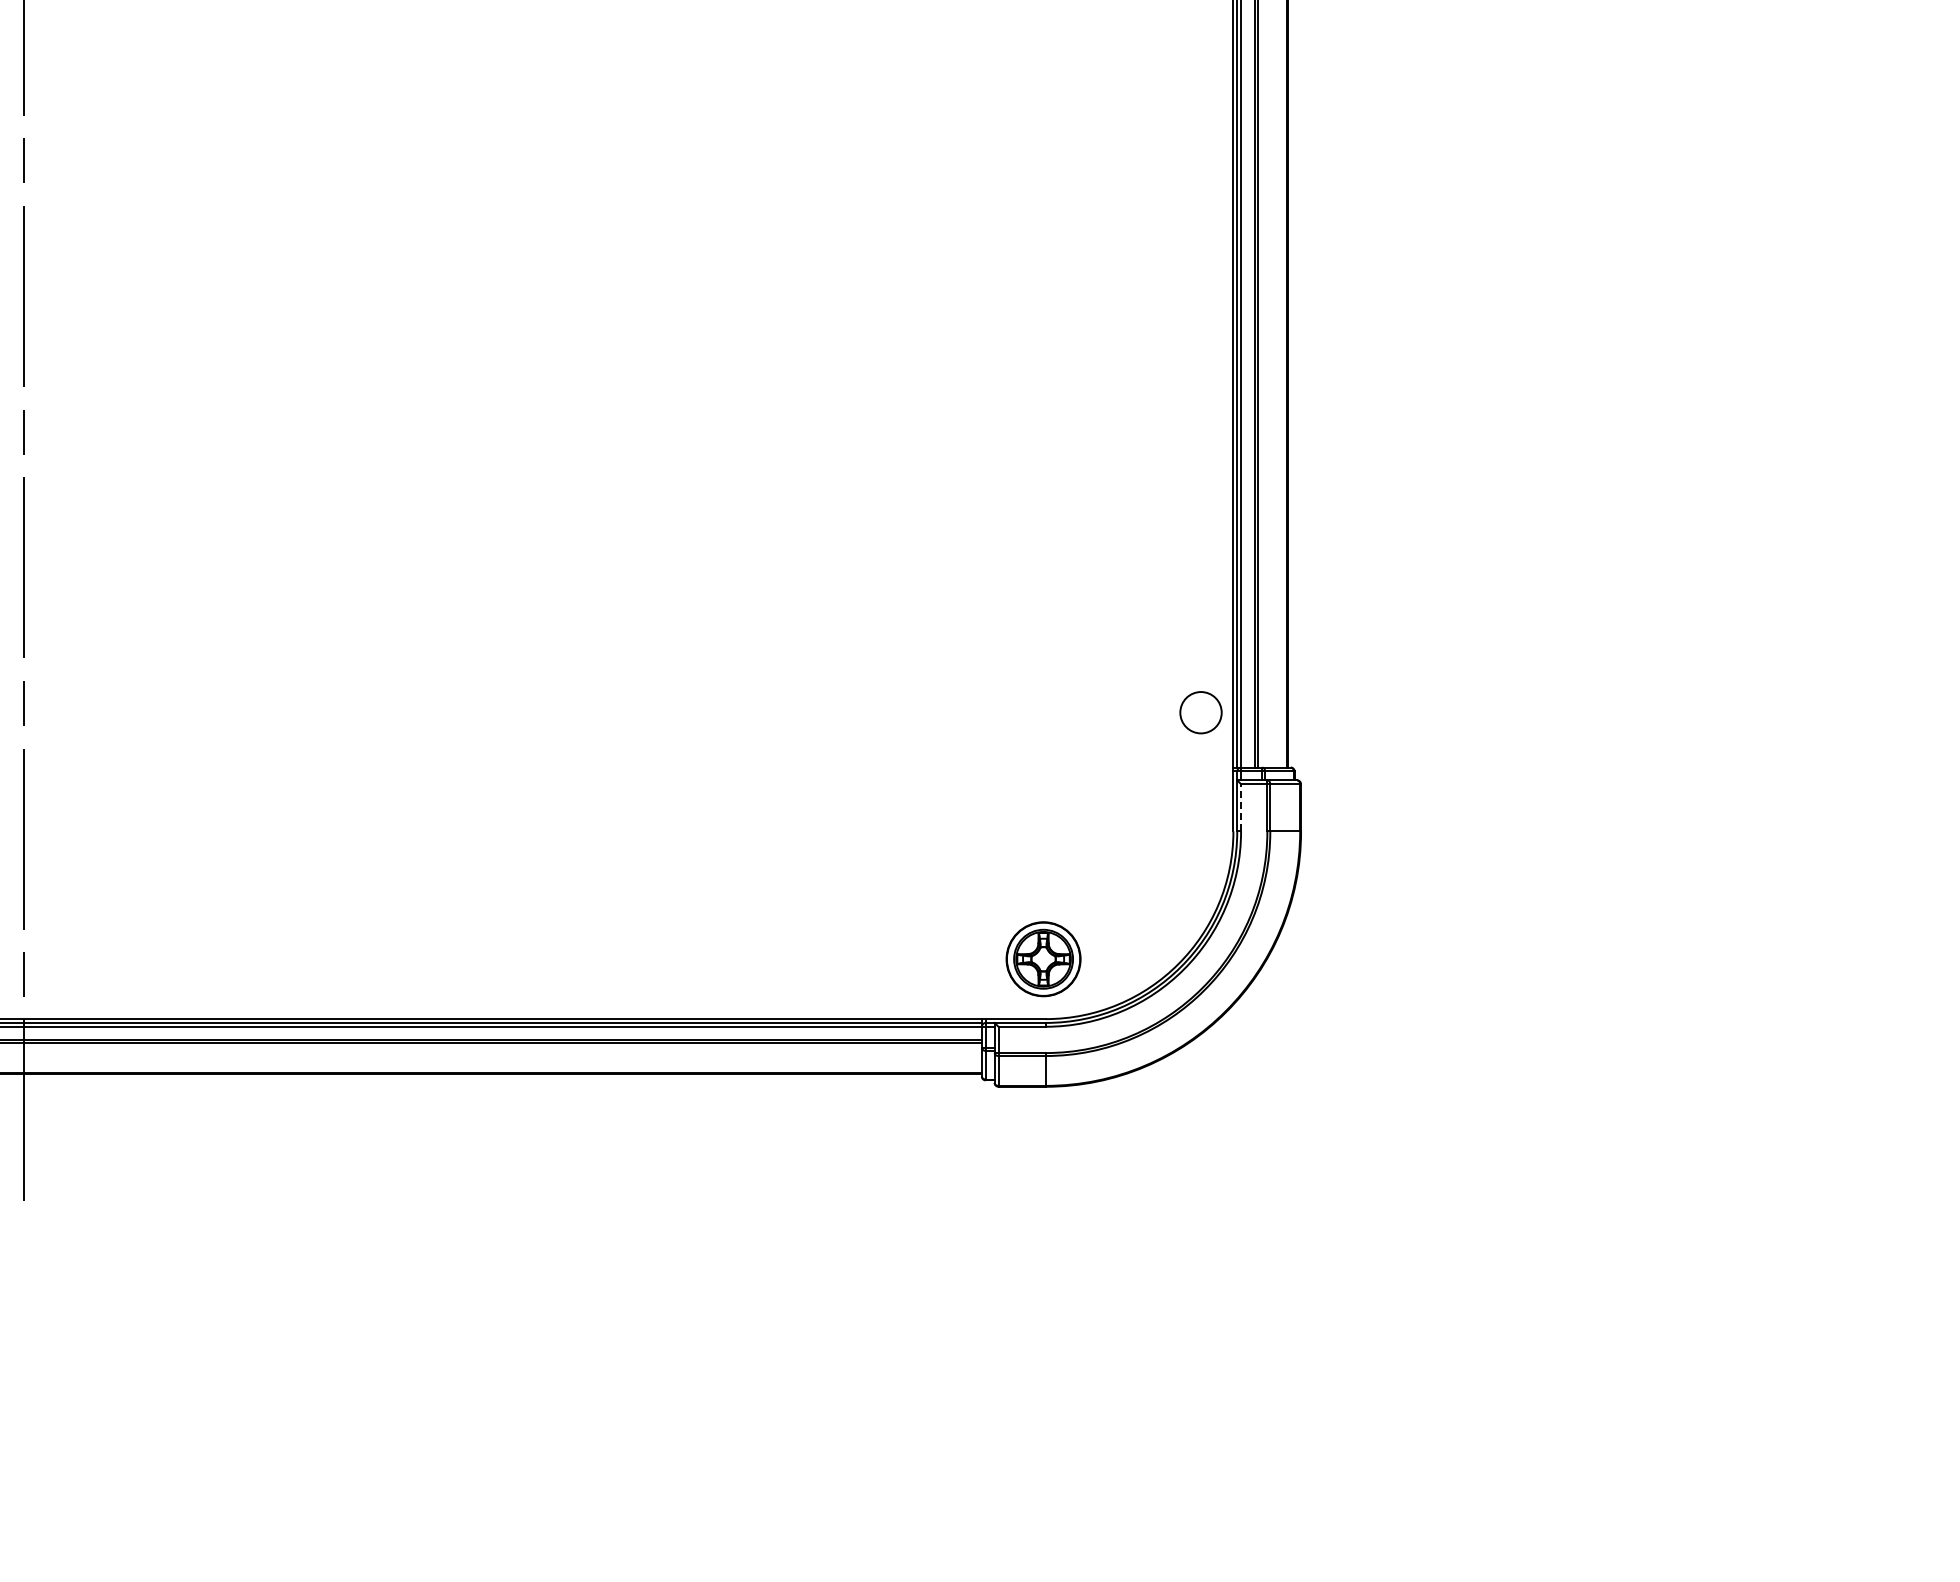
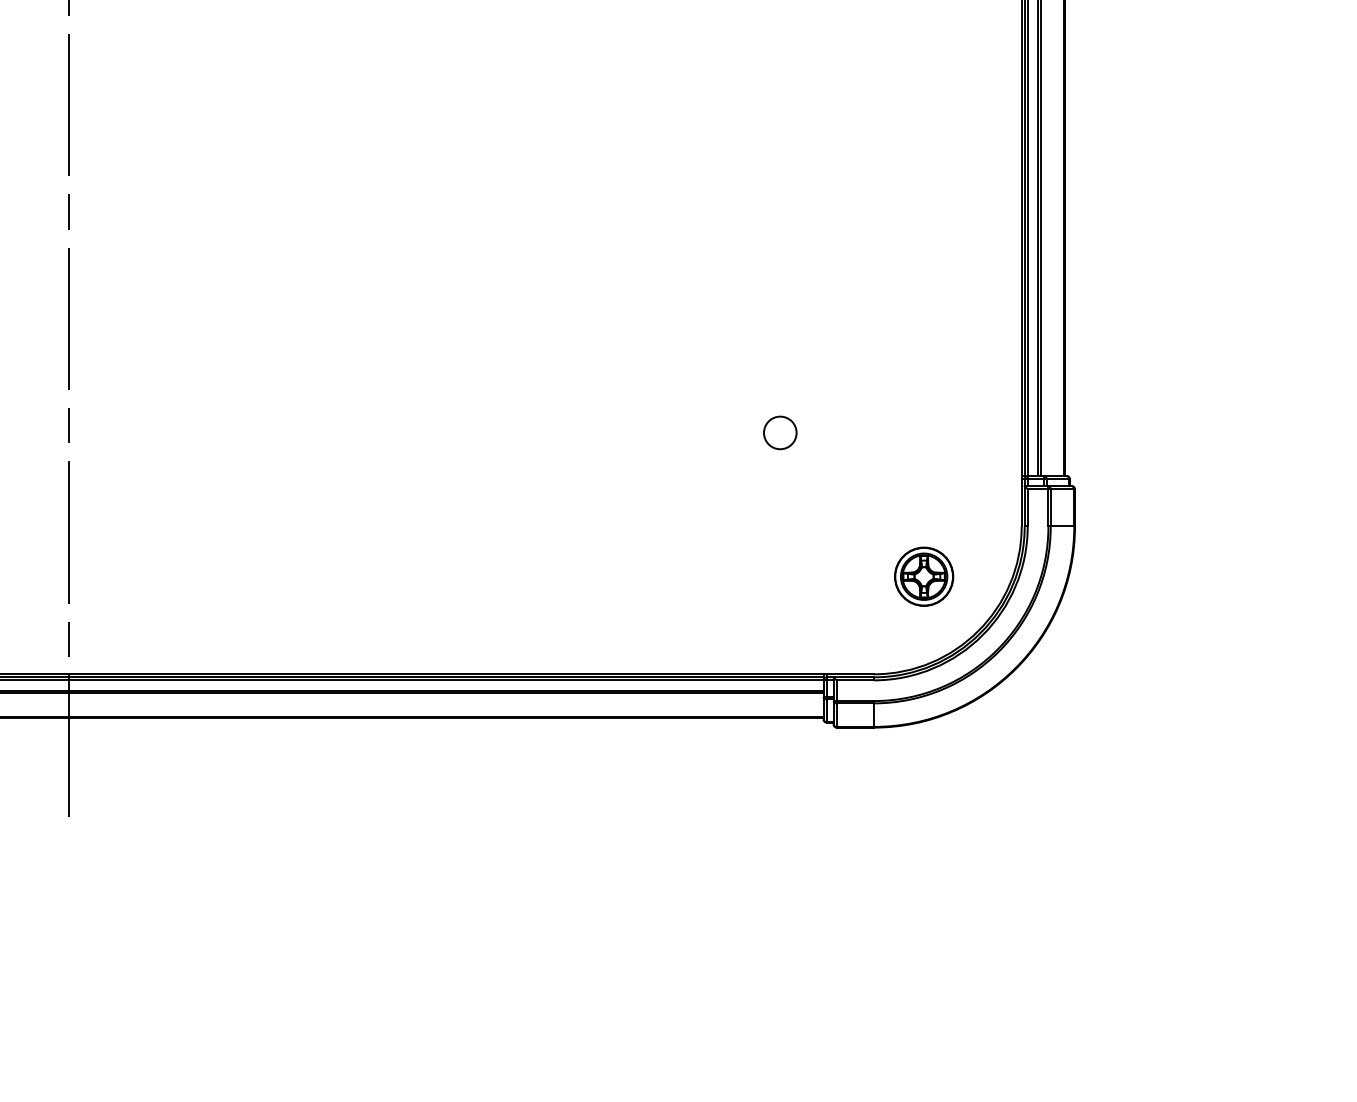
circle: (1200, 712) -> (779, 432), moved
line: (1241, 807) -> (1028, 507), dashed -> solid
part: (1043, 959) -> (924, 576), moved

